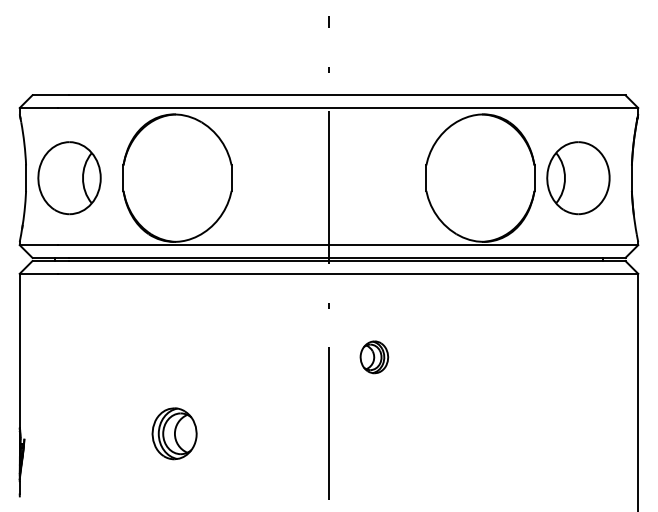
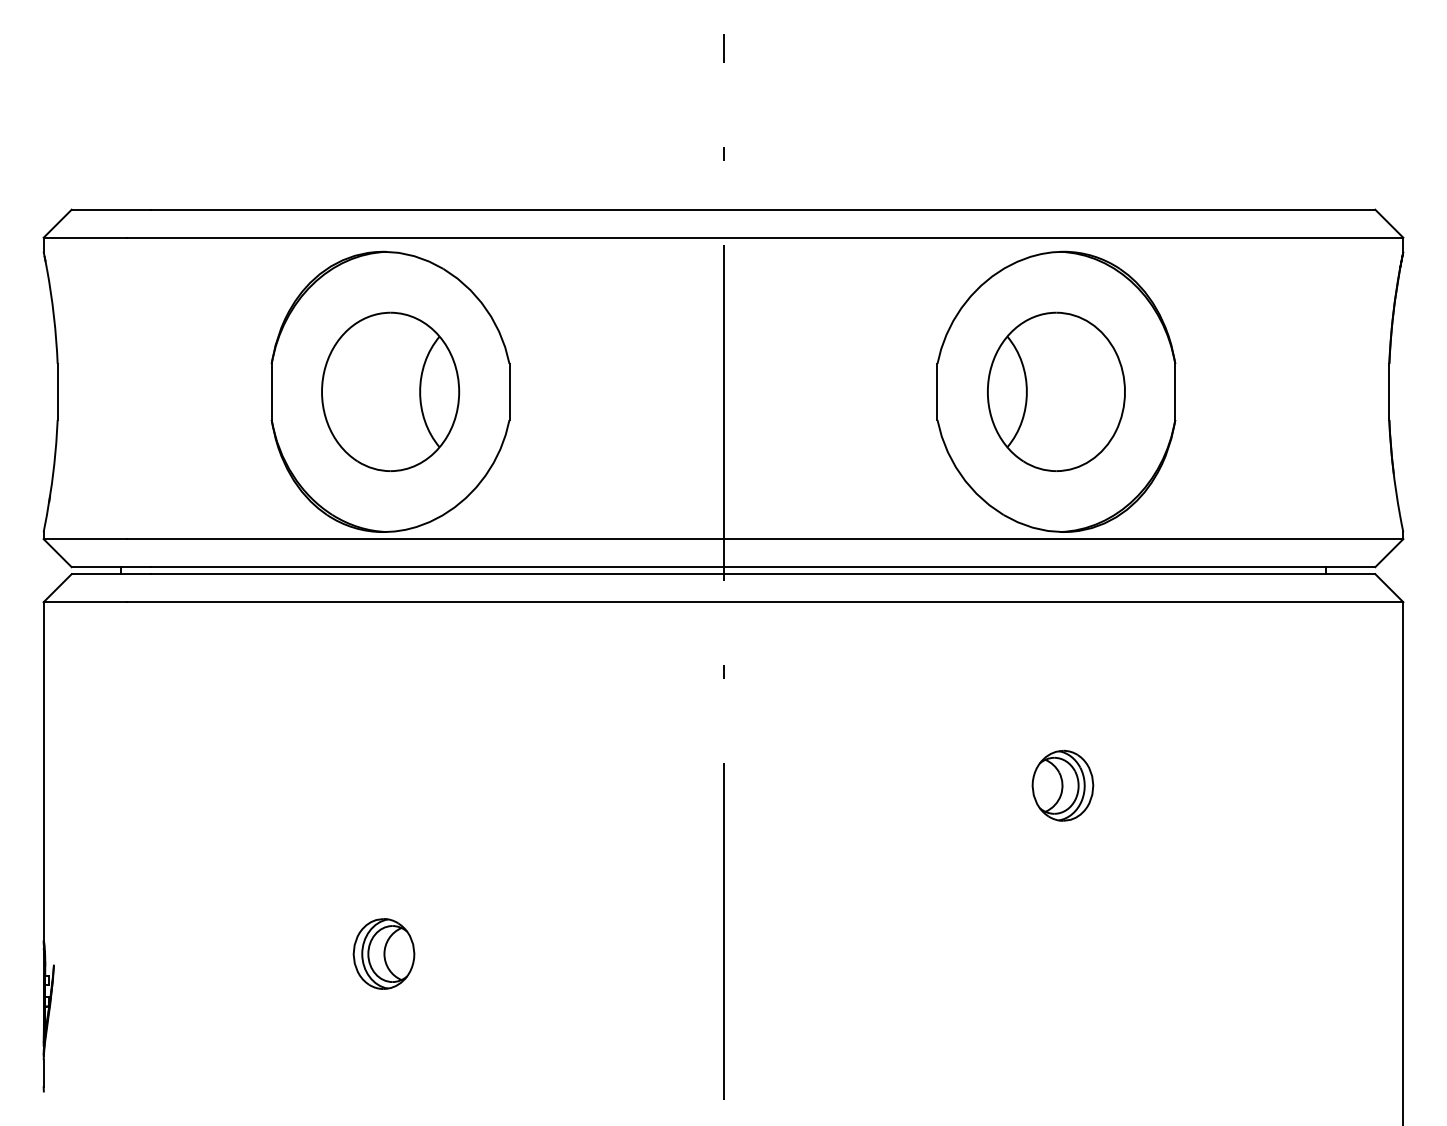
part: (69, 178) -> (390, 392), moved
part: (578, 178) -> (1056, 392), moved
part: (374, 357) -> (1063, 786), moved
part: (174, 433) -> (383, 953), size x0.62

